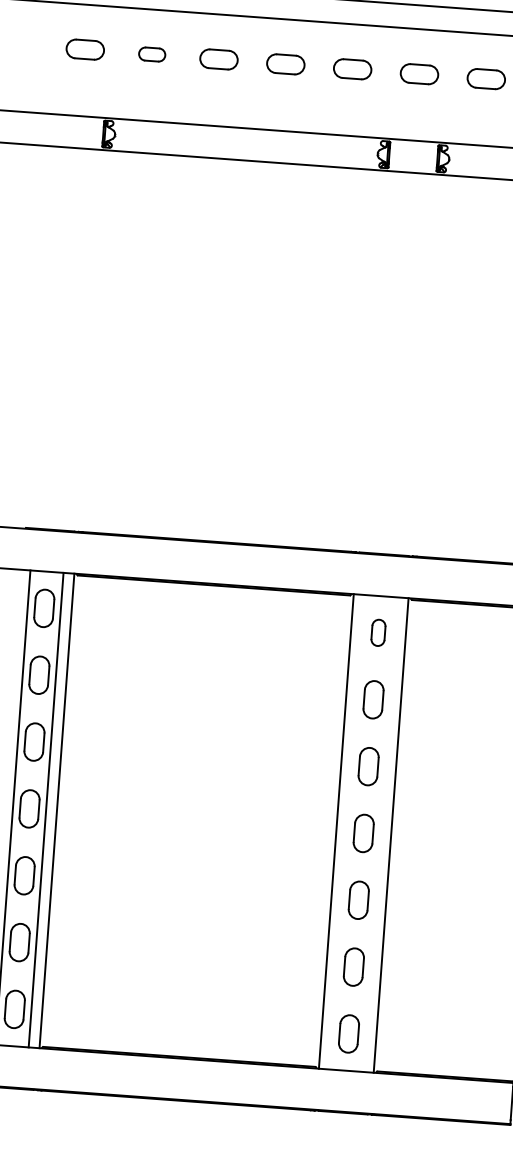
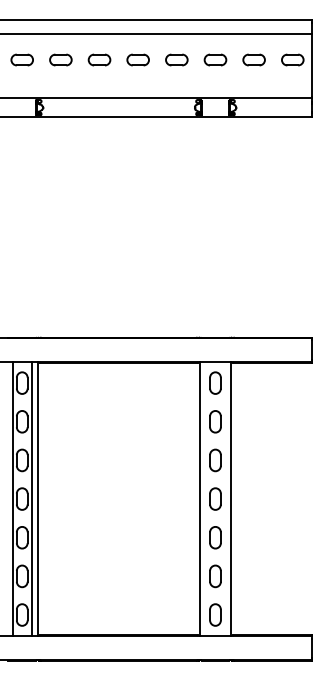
part: (151, 53) -> (60, 59), size x1.43
part: (378, 631) -> (215, 382), size x1.43

